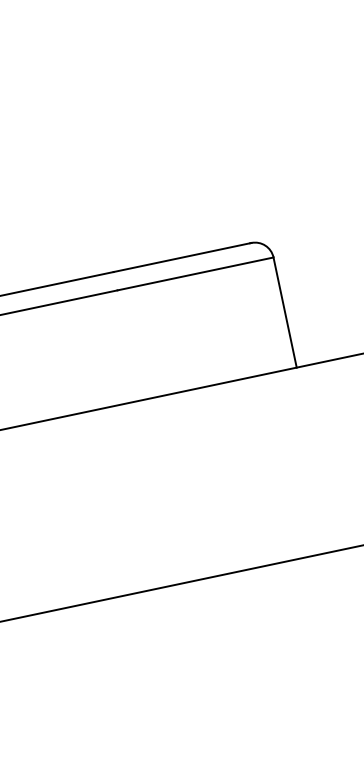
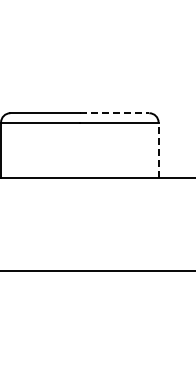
line: (182, 258) -> (114, 113), solid -> dashed
line: (285, 313) -> (158, 150), solid -> dashed

